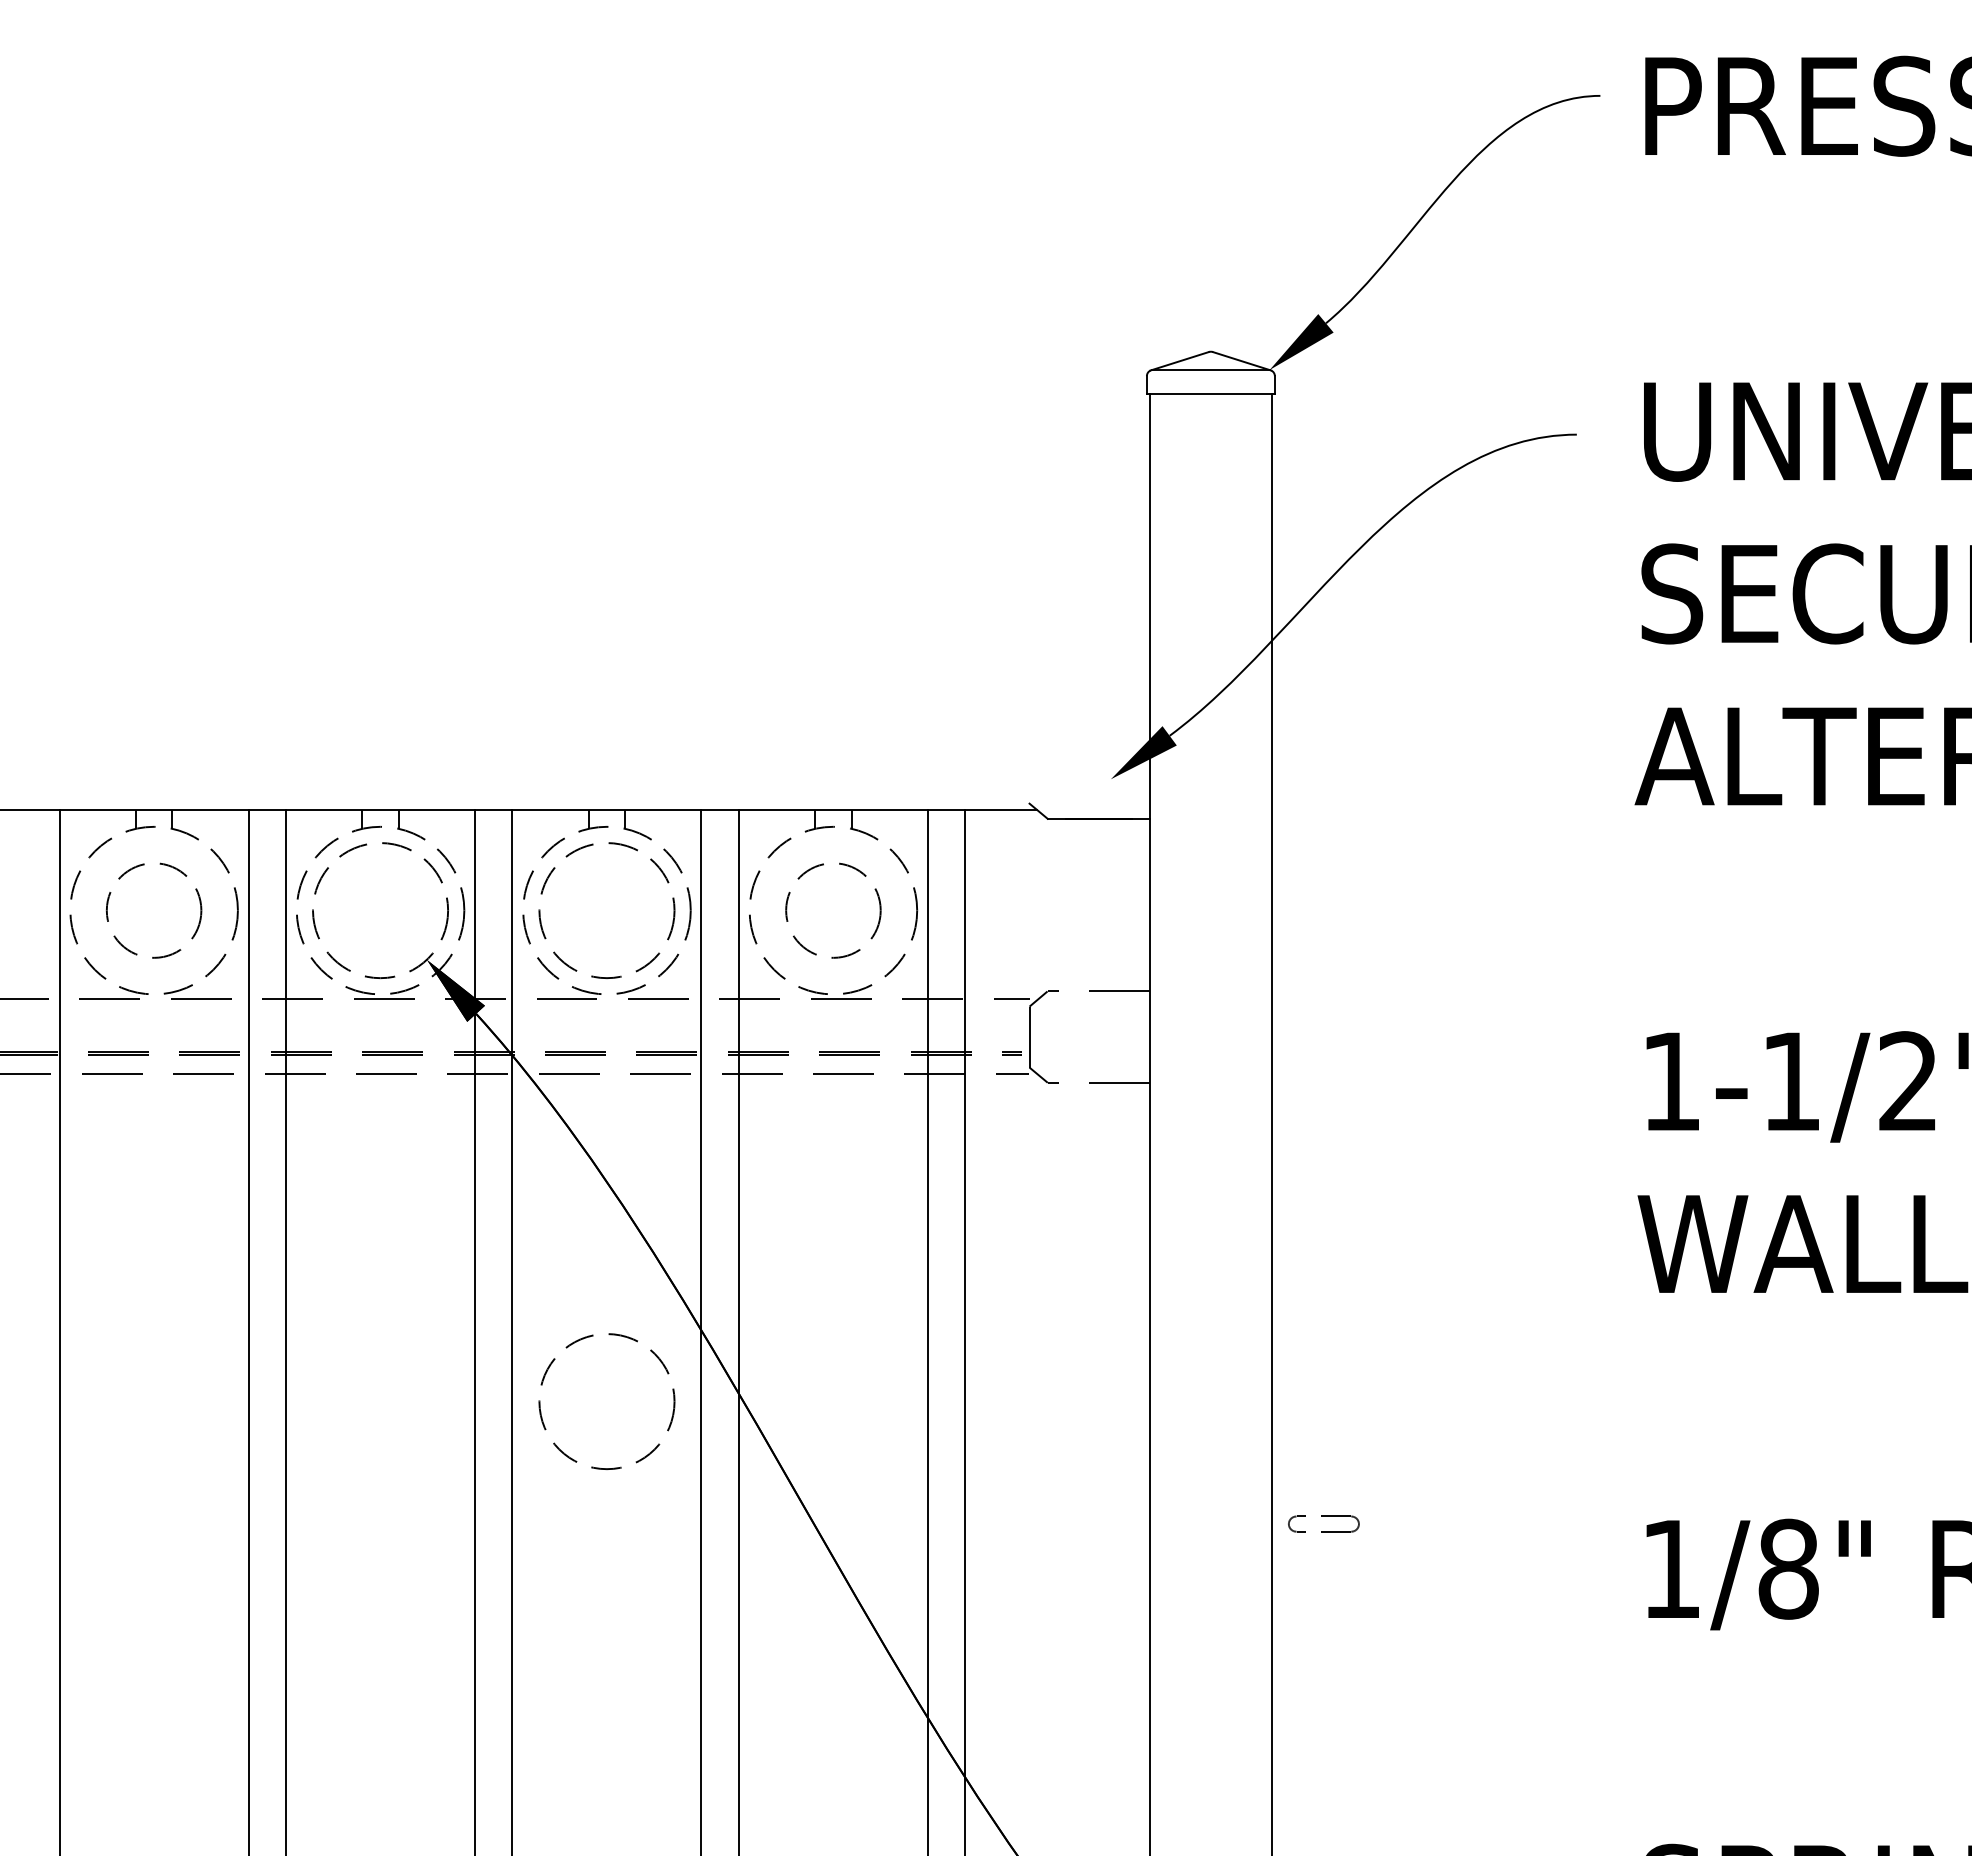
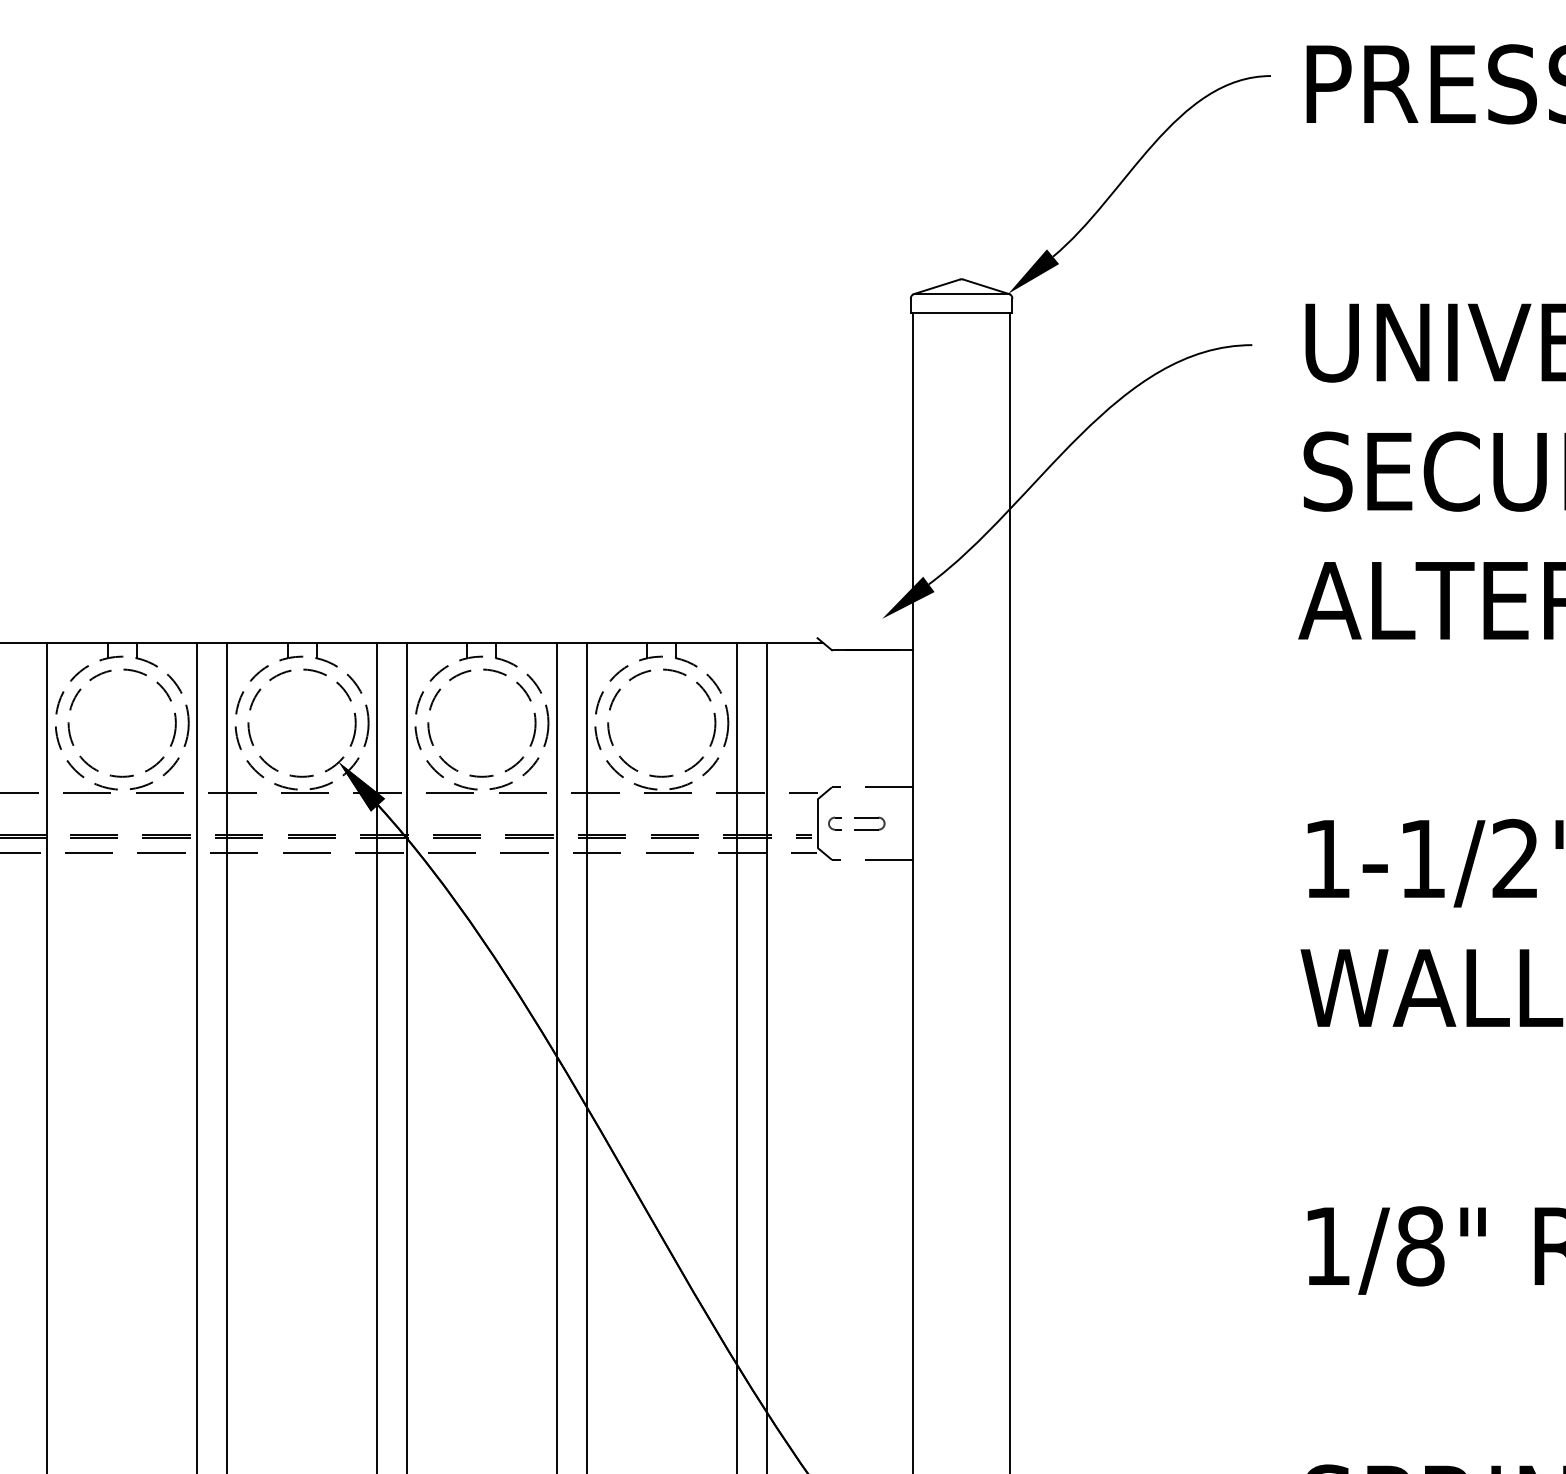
circle: (153, 910) -> (121, 723), size x1.43
circle: (833, 910) -> (661, 723), size x1.43
circle: (606, 1401) -> (481, 1113), removed
part: (1323, 1516) -> (856, 817), moved

